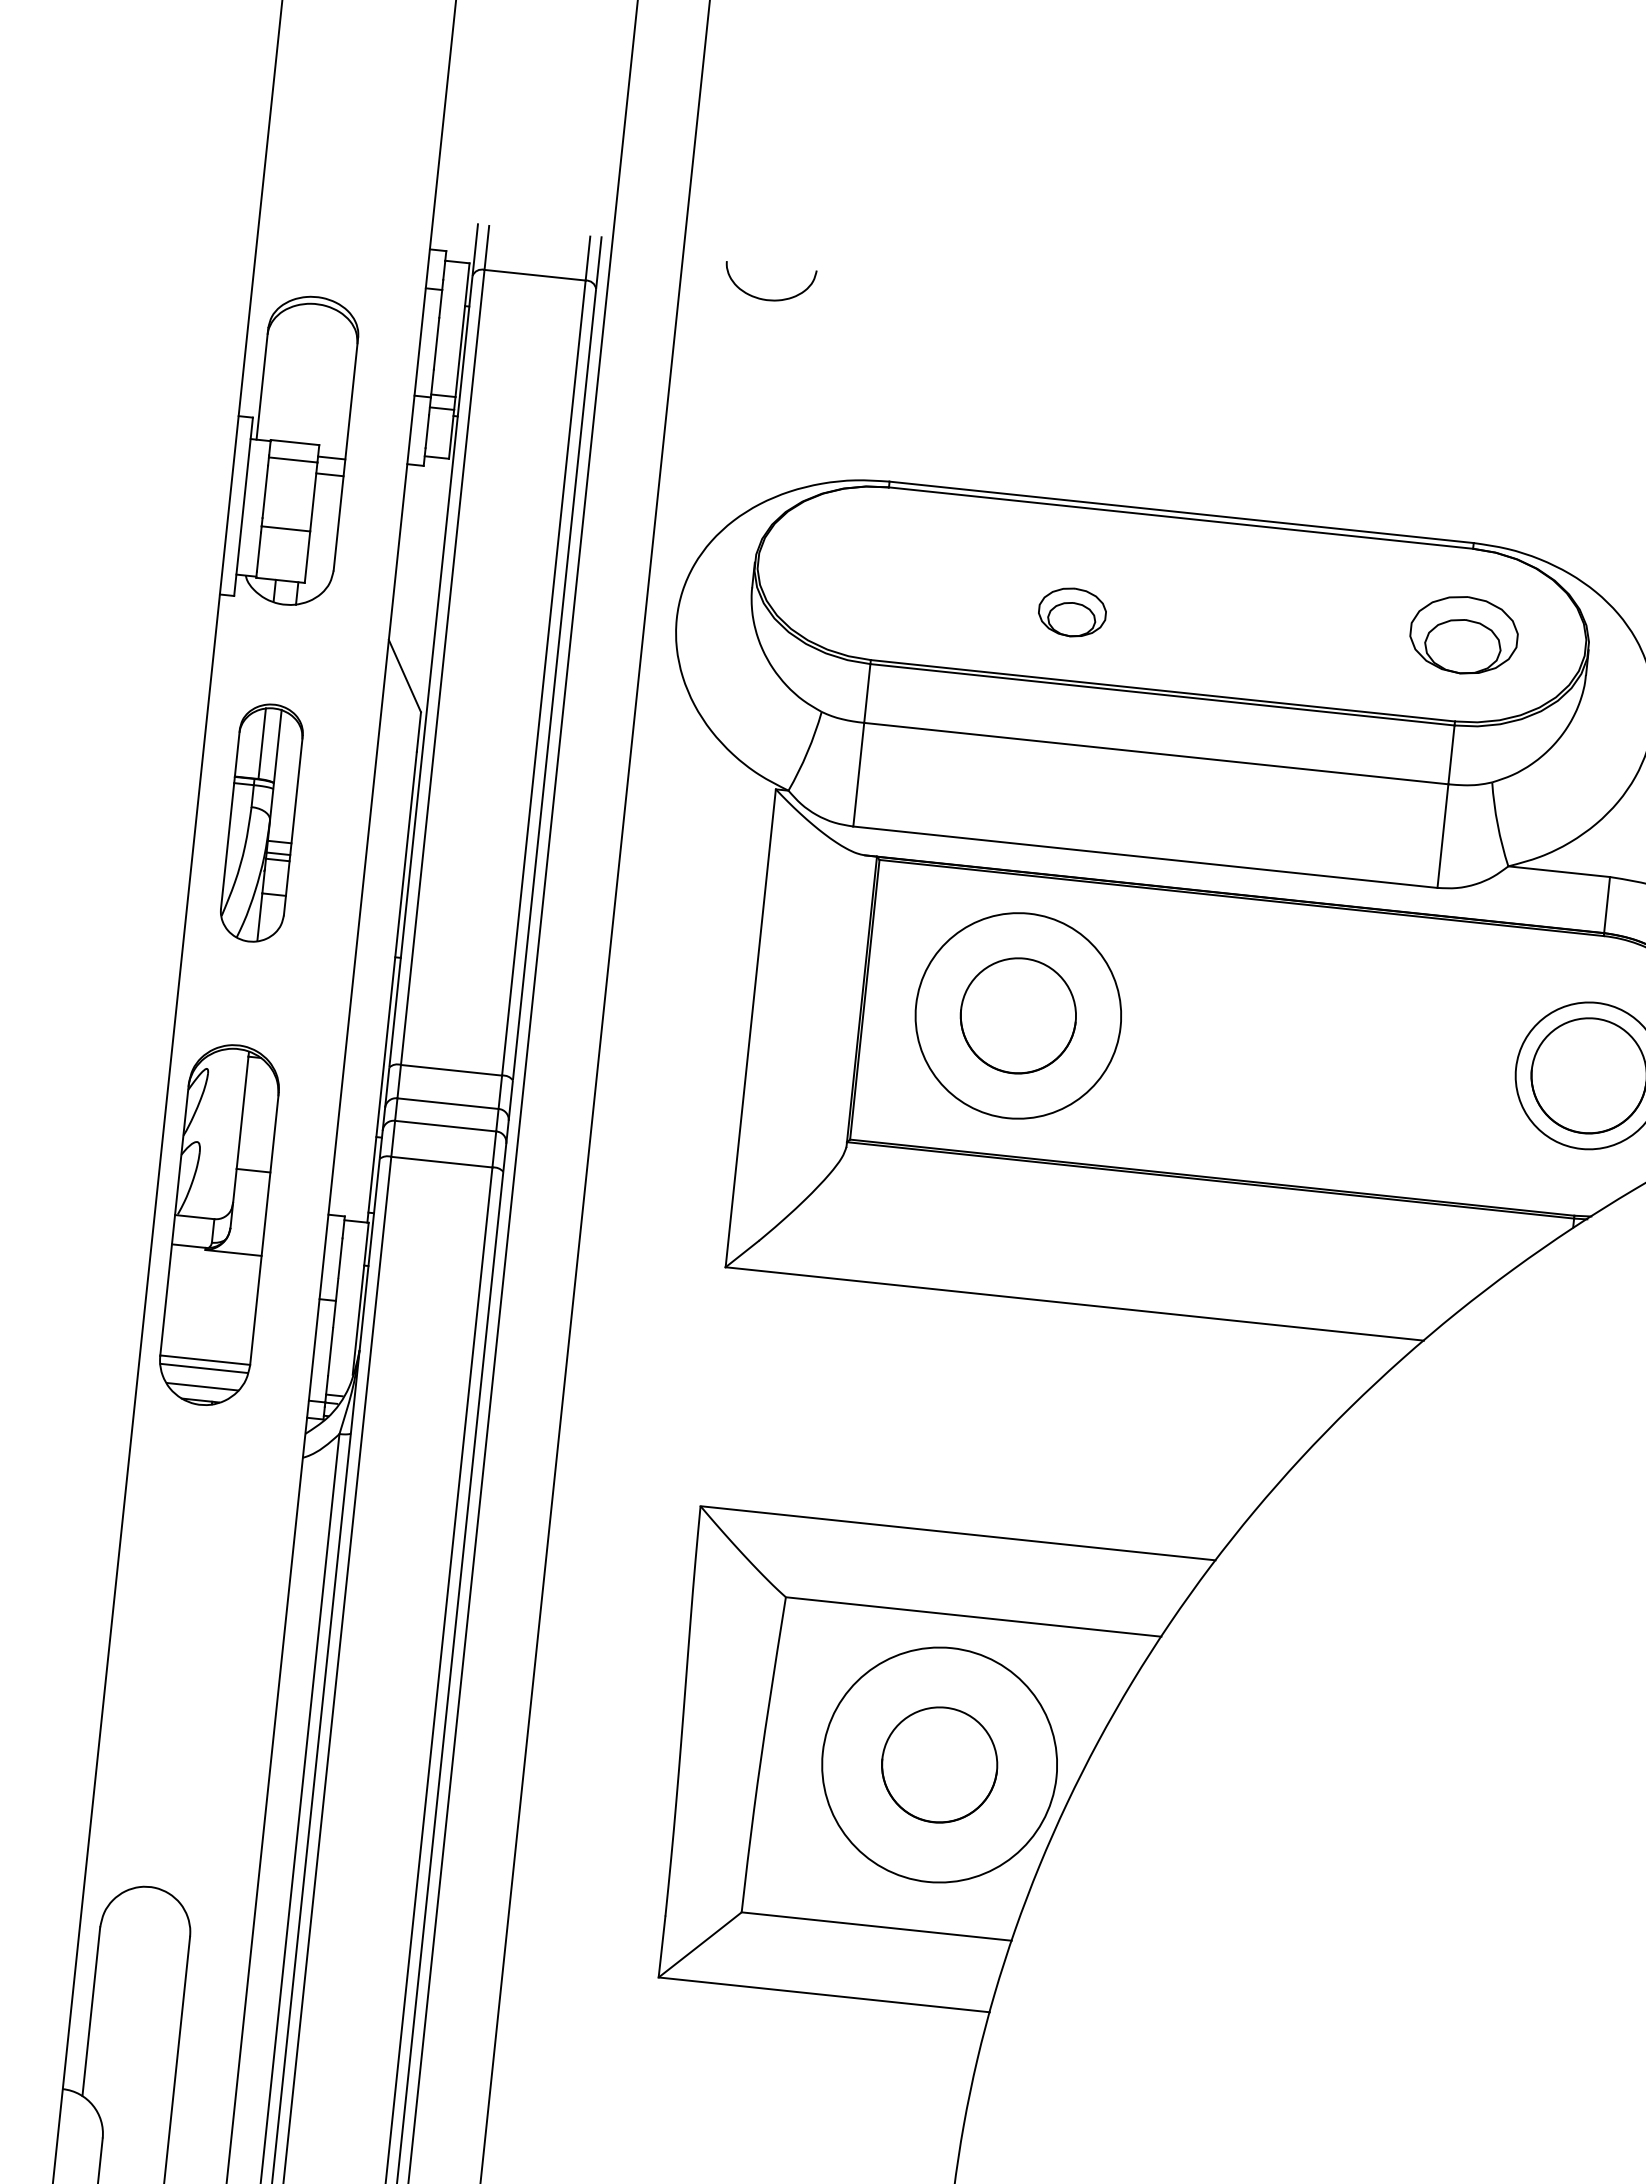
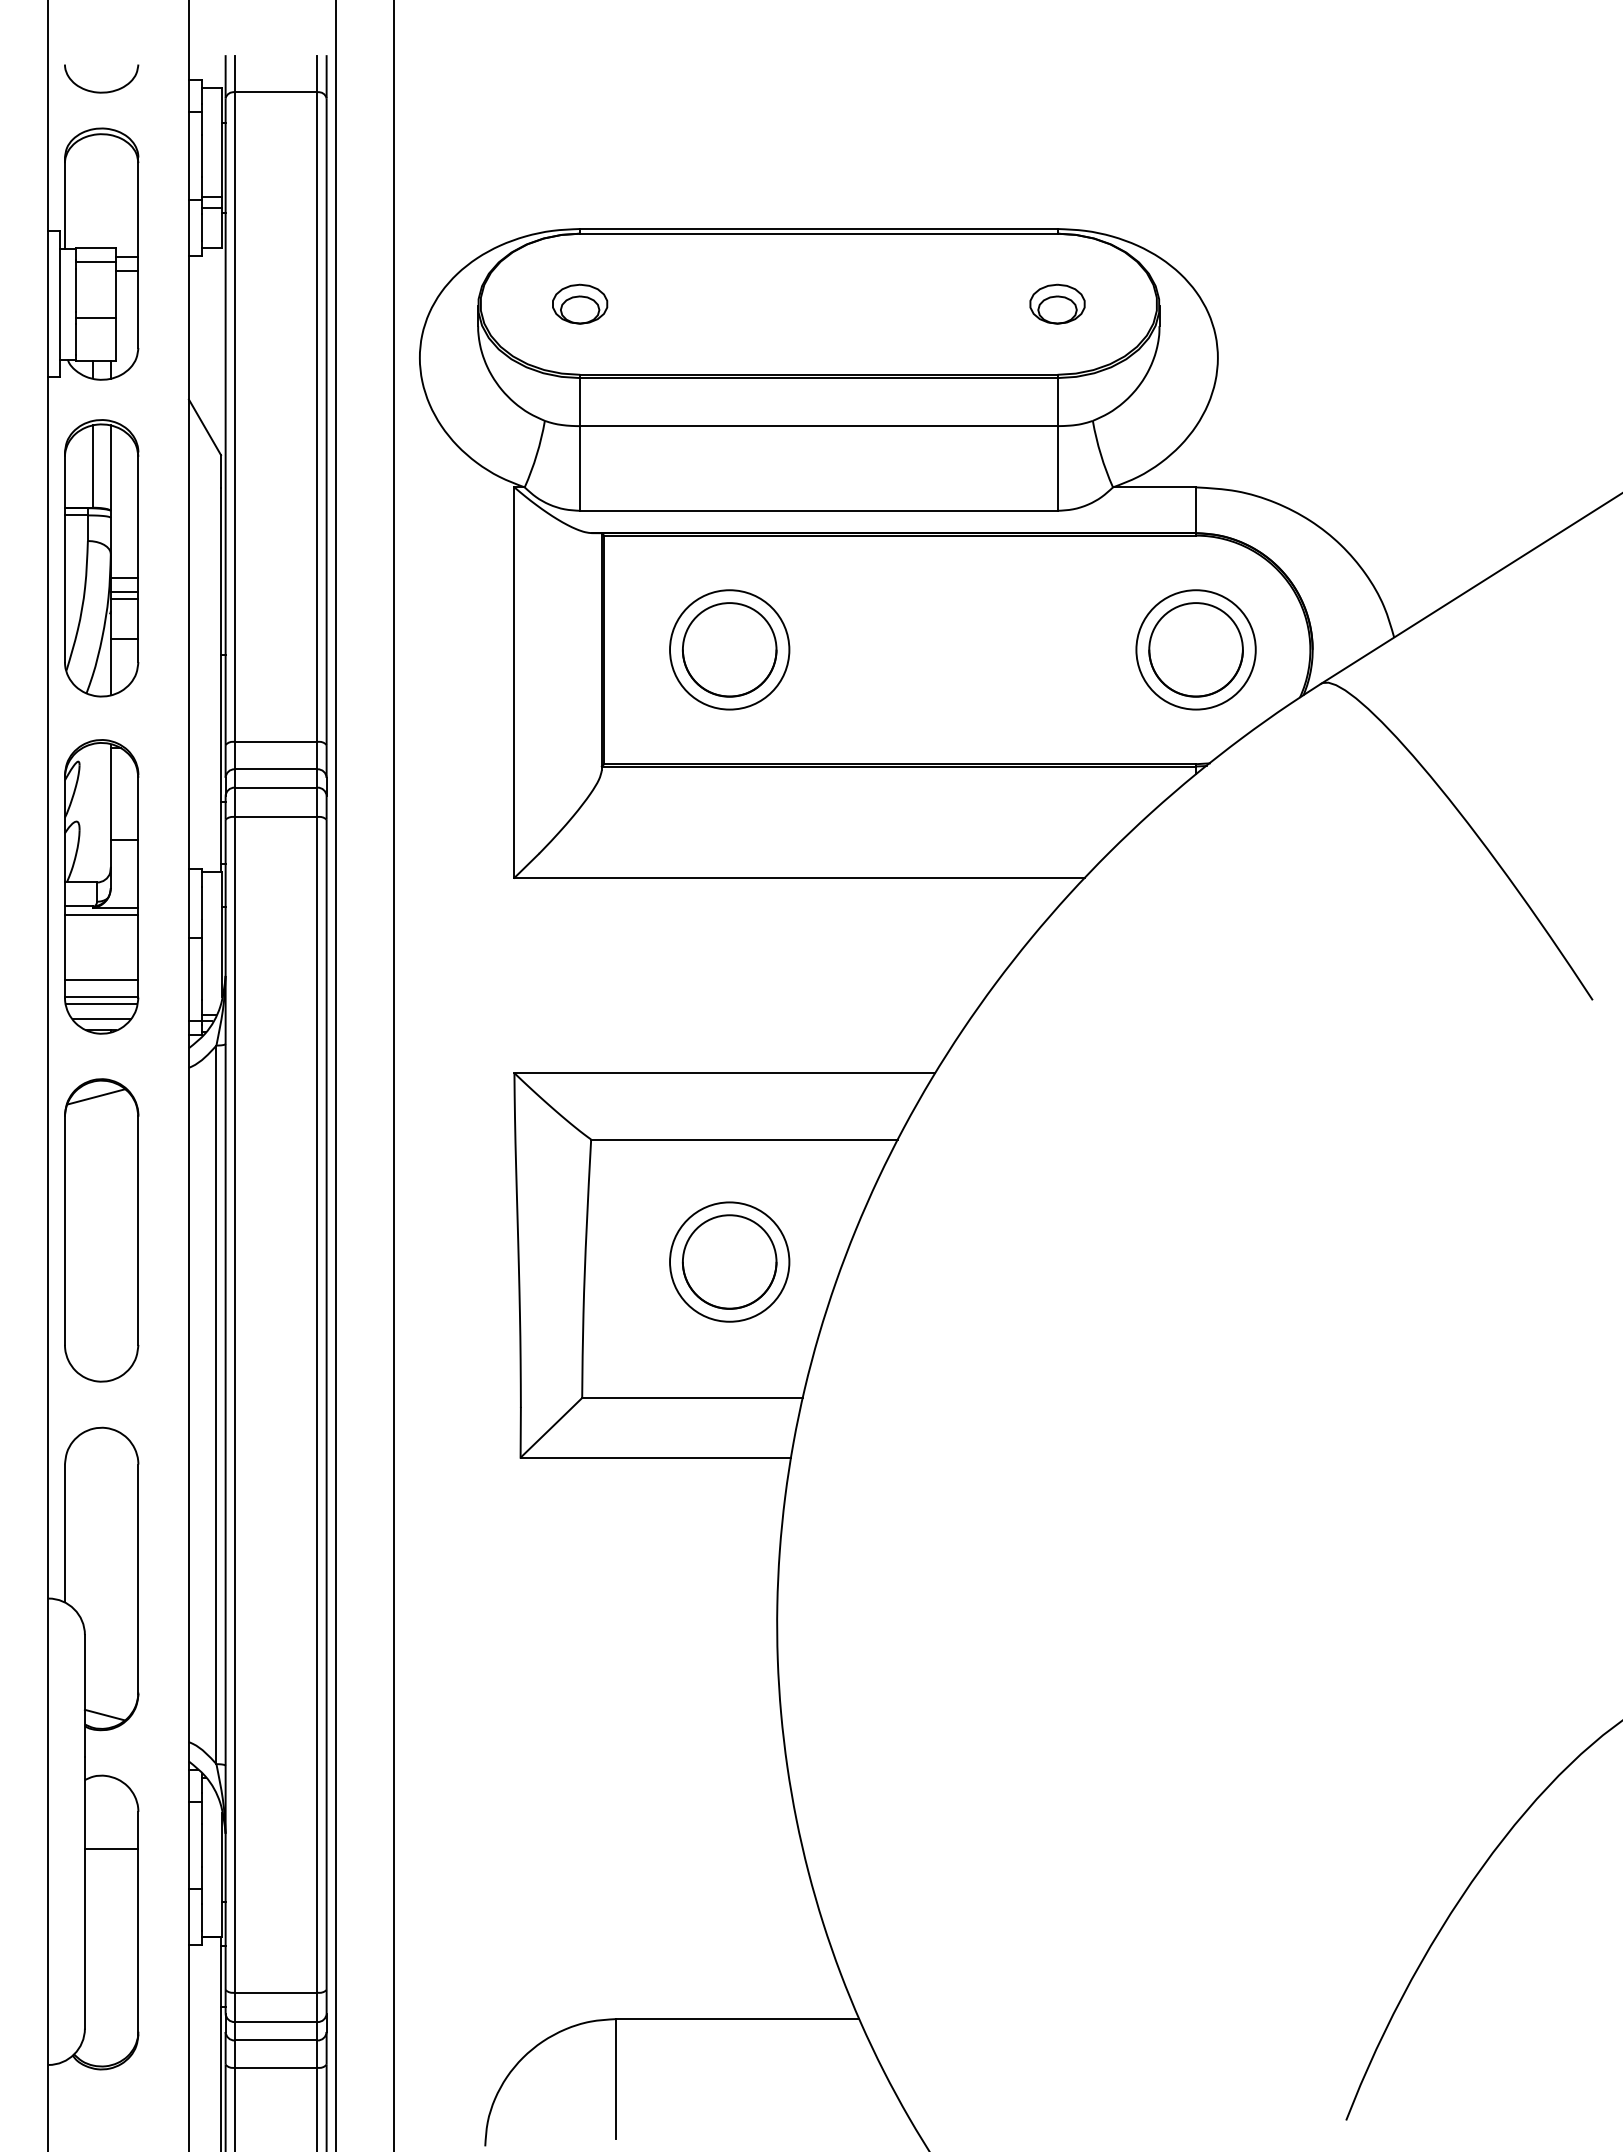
curve: (768, 298) -> (101, 91), moved
part: (1073, 611) -> (580, 303), moved
part: (1464, 634) -> (1057, 303), size x0.62
part: (261, 823) -> (101, 558), size x1.43
circle: (1018, 1015) -> (729, 649), size x0.71
line: (215, 1260) -> (101, 915), added
line: (207, 1339) -> (101, 980), added
part: (175, 1645) -> (101, 1230), added
circle: (939, 1764) -> (729, 1261), size x0.62

